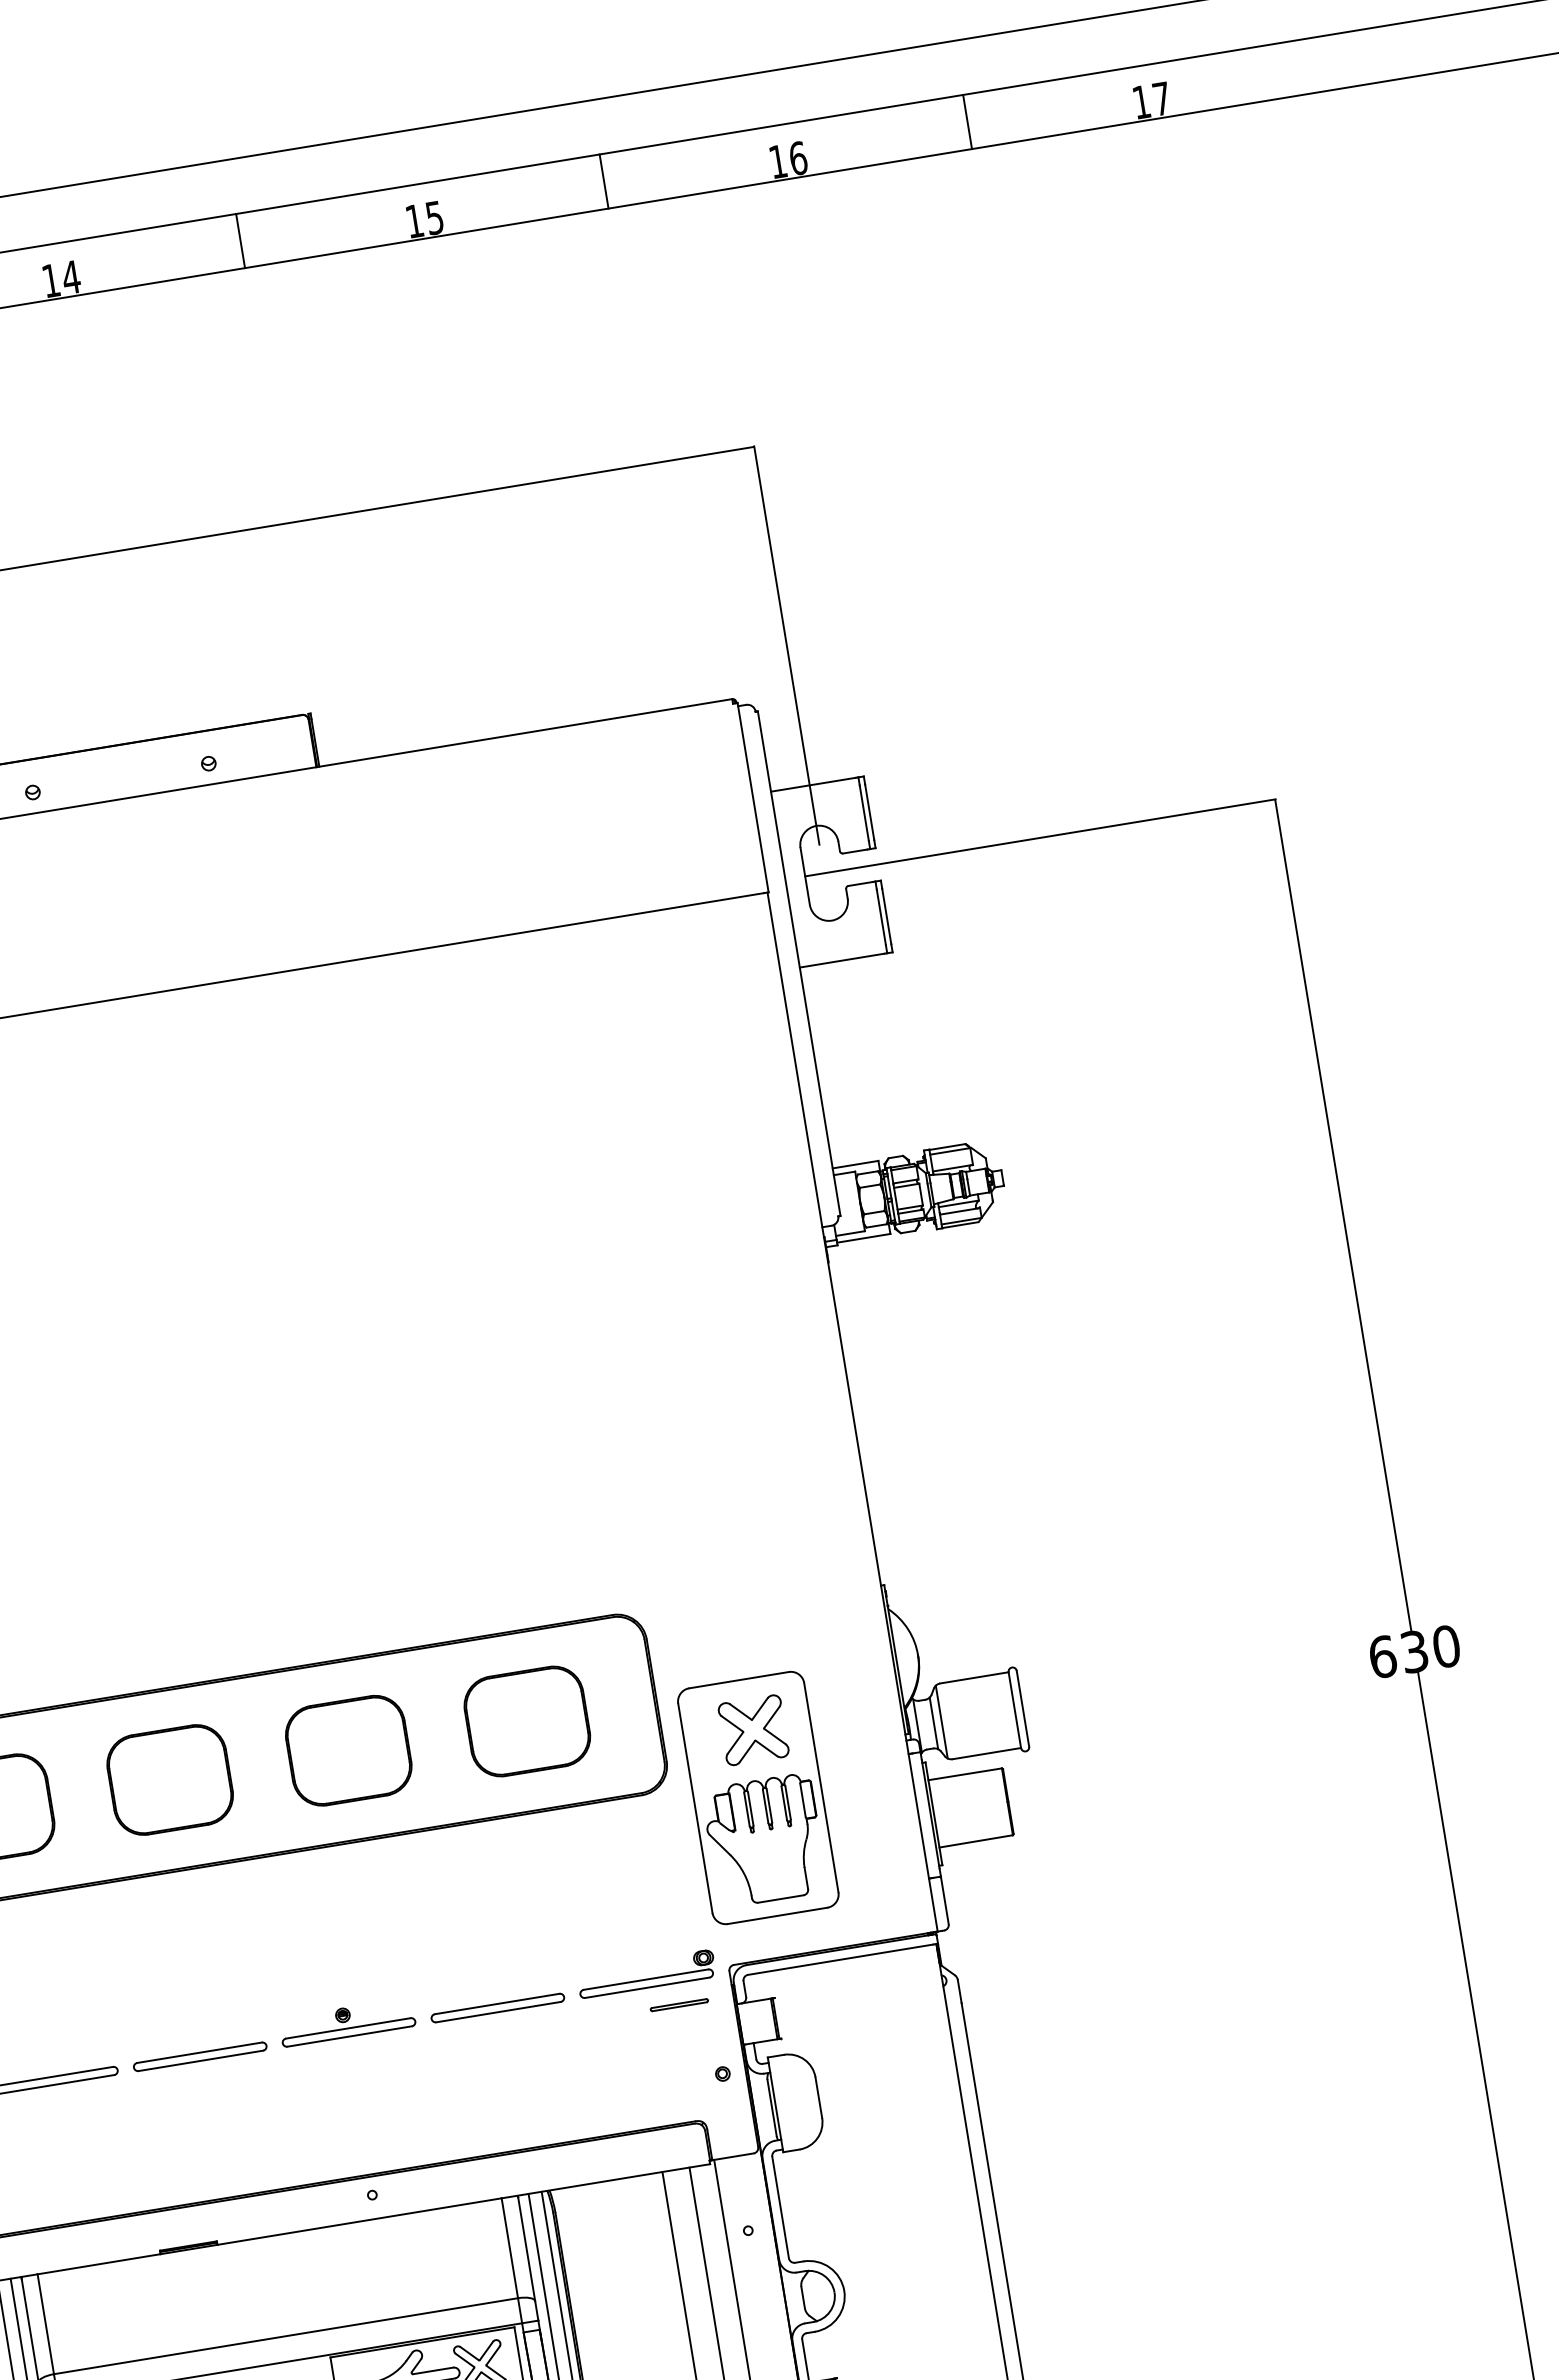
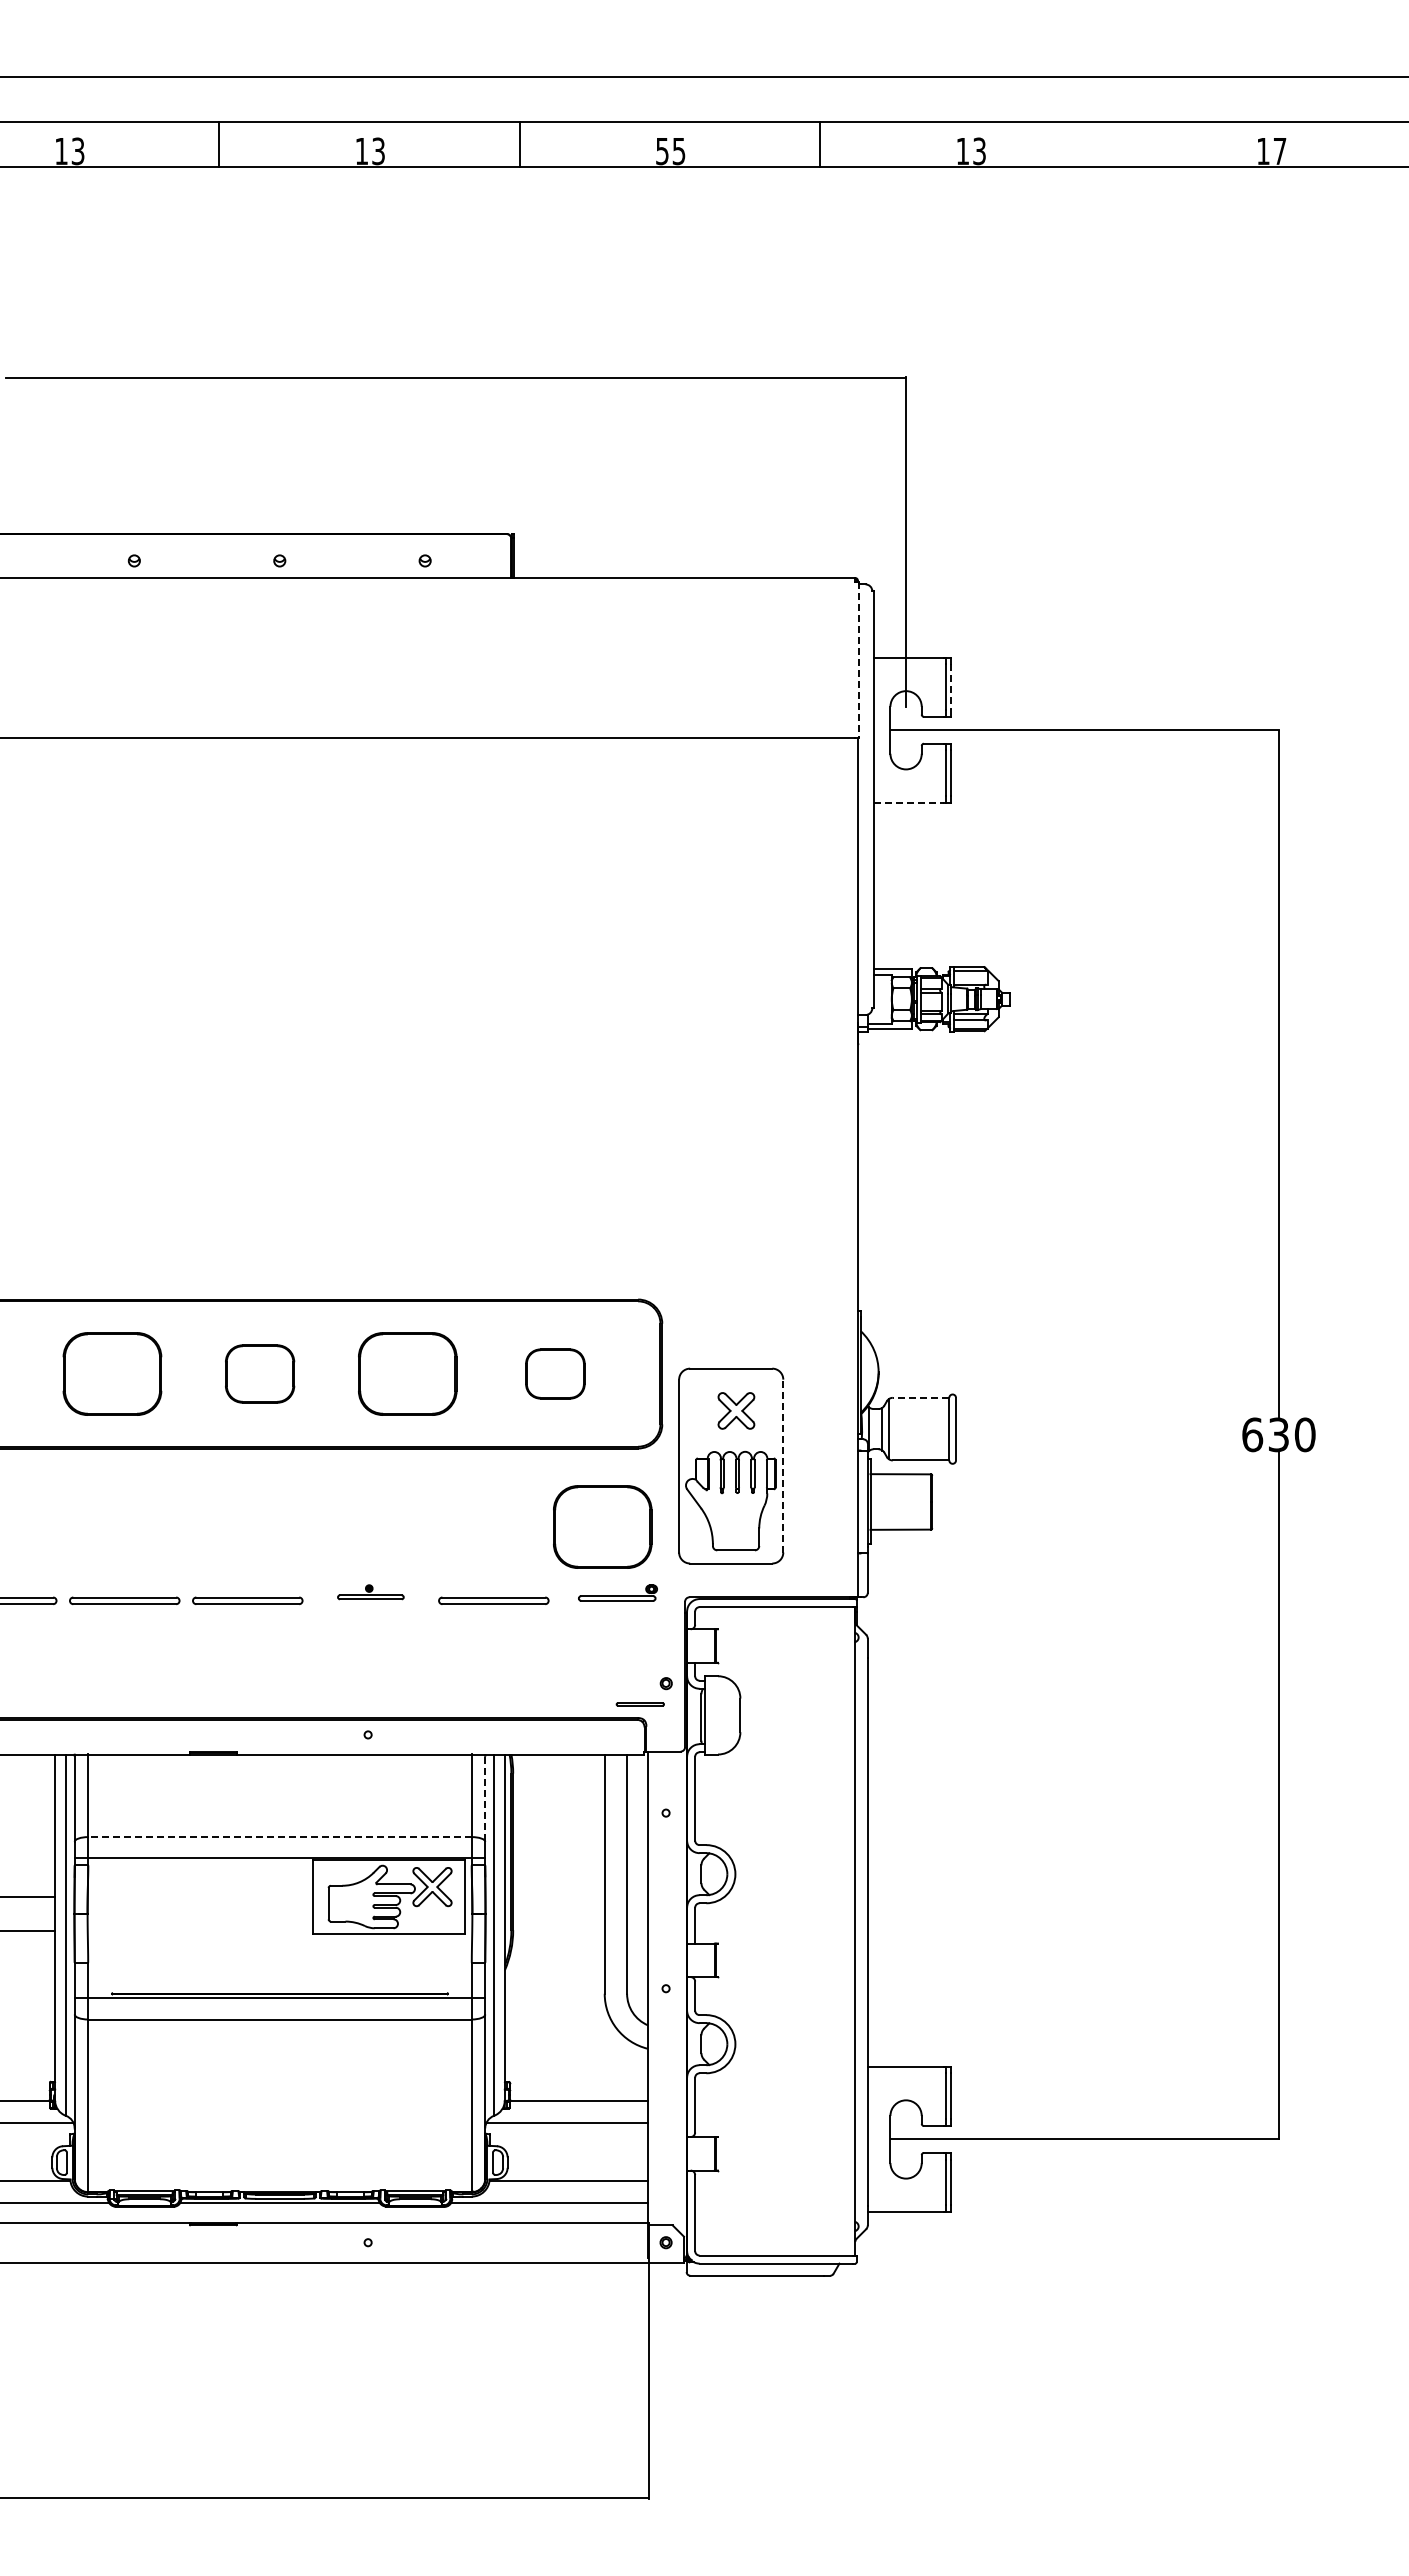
line: (967, 122) -> (1120, 144), removed
text: (798, 158) -> (979, 151), 16 -> 13
text: (414, 221) -> (662, 151), 15 -> 55
text: (71, 277) -> (378, 151), 14 -> 13
line: (752, 798) -> (858, 660), solid -> dashed
line: (869, 812) -> (950, 687), solid -> dashed
line: (842, 959) -> (909, 802), solid -> dashed
line: (973, 1677) -> (920, 1397), solid -> dashed
part: (527, 1720) -> (555, 1373), size x0.6
part: (753, 1729) -> (736, 1410), size x0.7
part: (169, 1779) -> (259, 1373), size x0.7
line: (821, 1786) -> (783, 1465), solid -> dashed
part: (614, 1896) -> (602, 1526), added
part: (645, 1973) -> (617, 1592), size x0.7
line: (678, 2004) -> (639, 1703), moved
part: (346, 2021) -> (370, 1591), size x0.6
line: (527, 2250) -> (485, 1799), solid -> dashed
line: (286, 2336) -> (280, 1837), solid -> dashed

